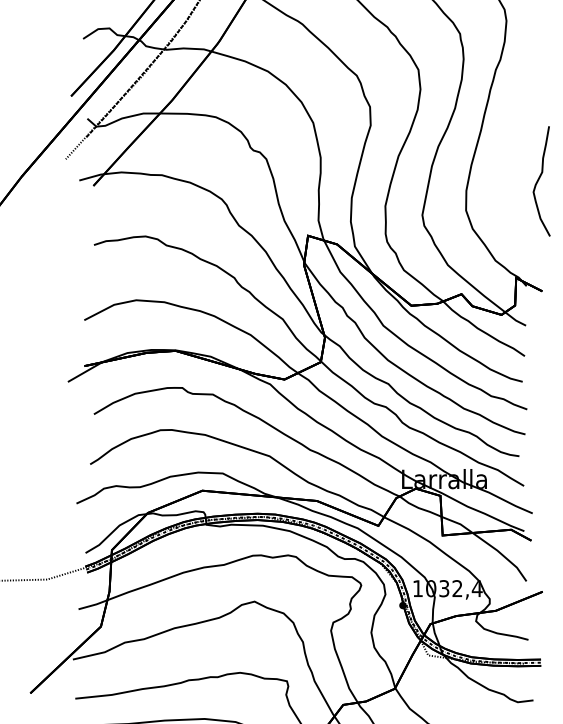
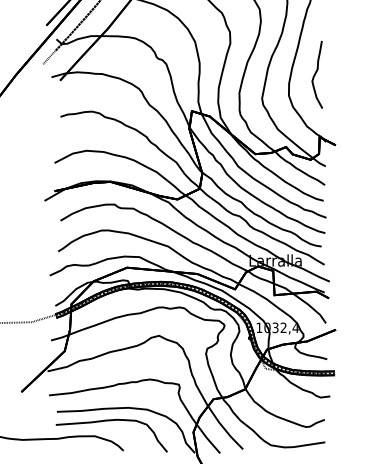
curve: (540, 179) -> (316, 73), moved

